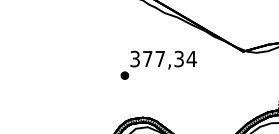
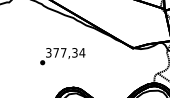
text: (158, 65) -> (62, 56), moved

